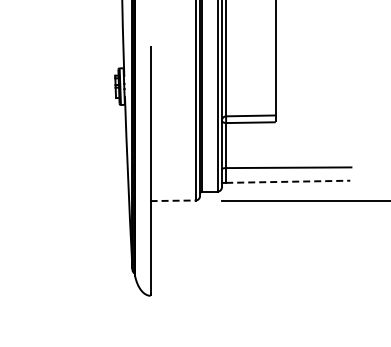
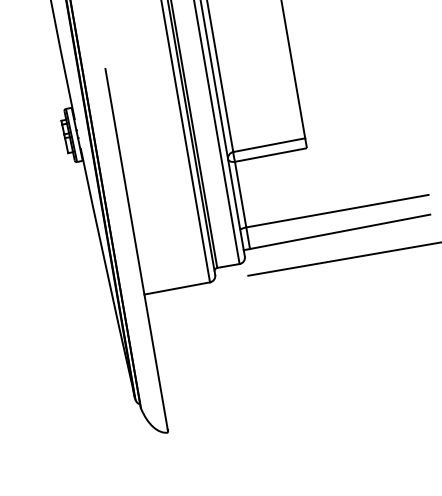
line: (288, 181) -> (340, 231), dashed -> solid
line: (173, 200) -> (177, 287), dashed -> solid

